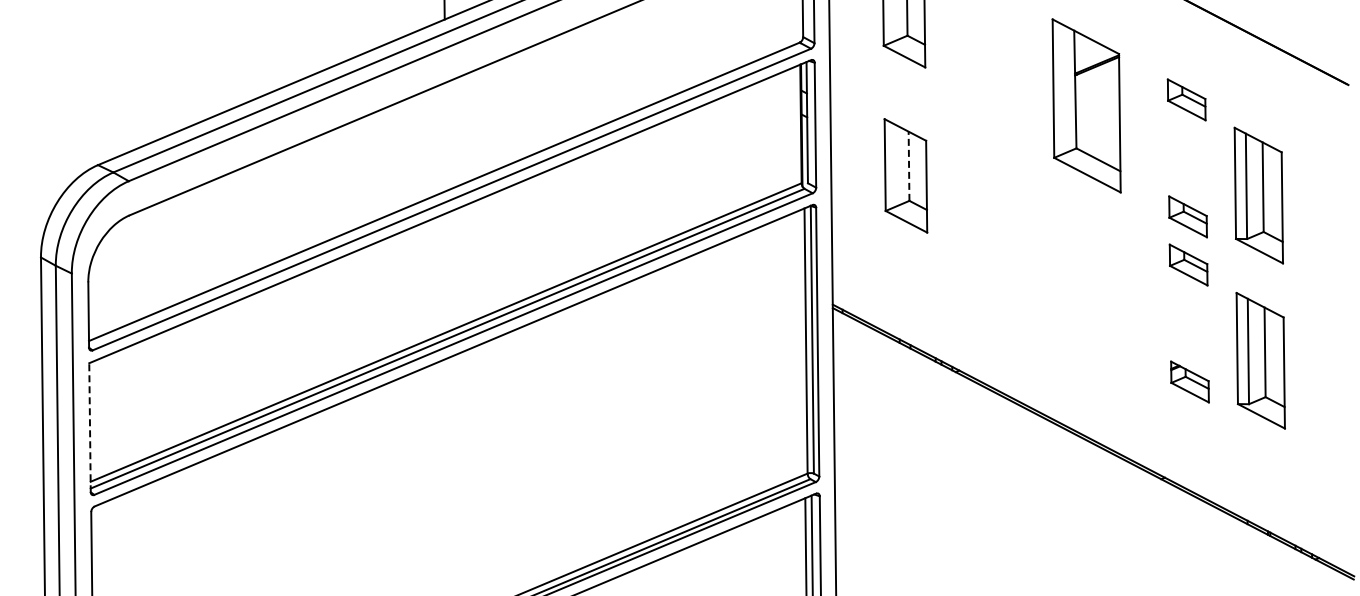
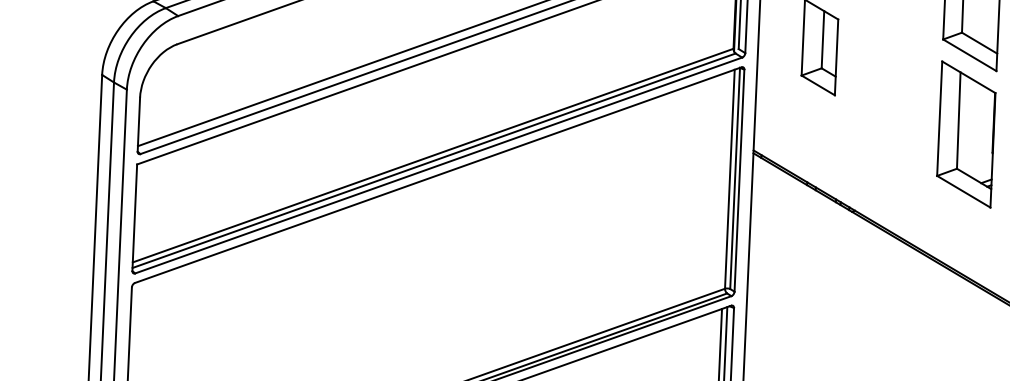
line: (909, 166) -> (823, 39), dashed -> solid
part: (1088, 270) -> (966, 134), added
line: (90, 427) -> (135, 217), dashed -> solid

